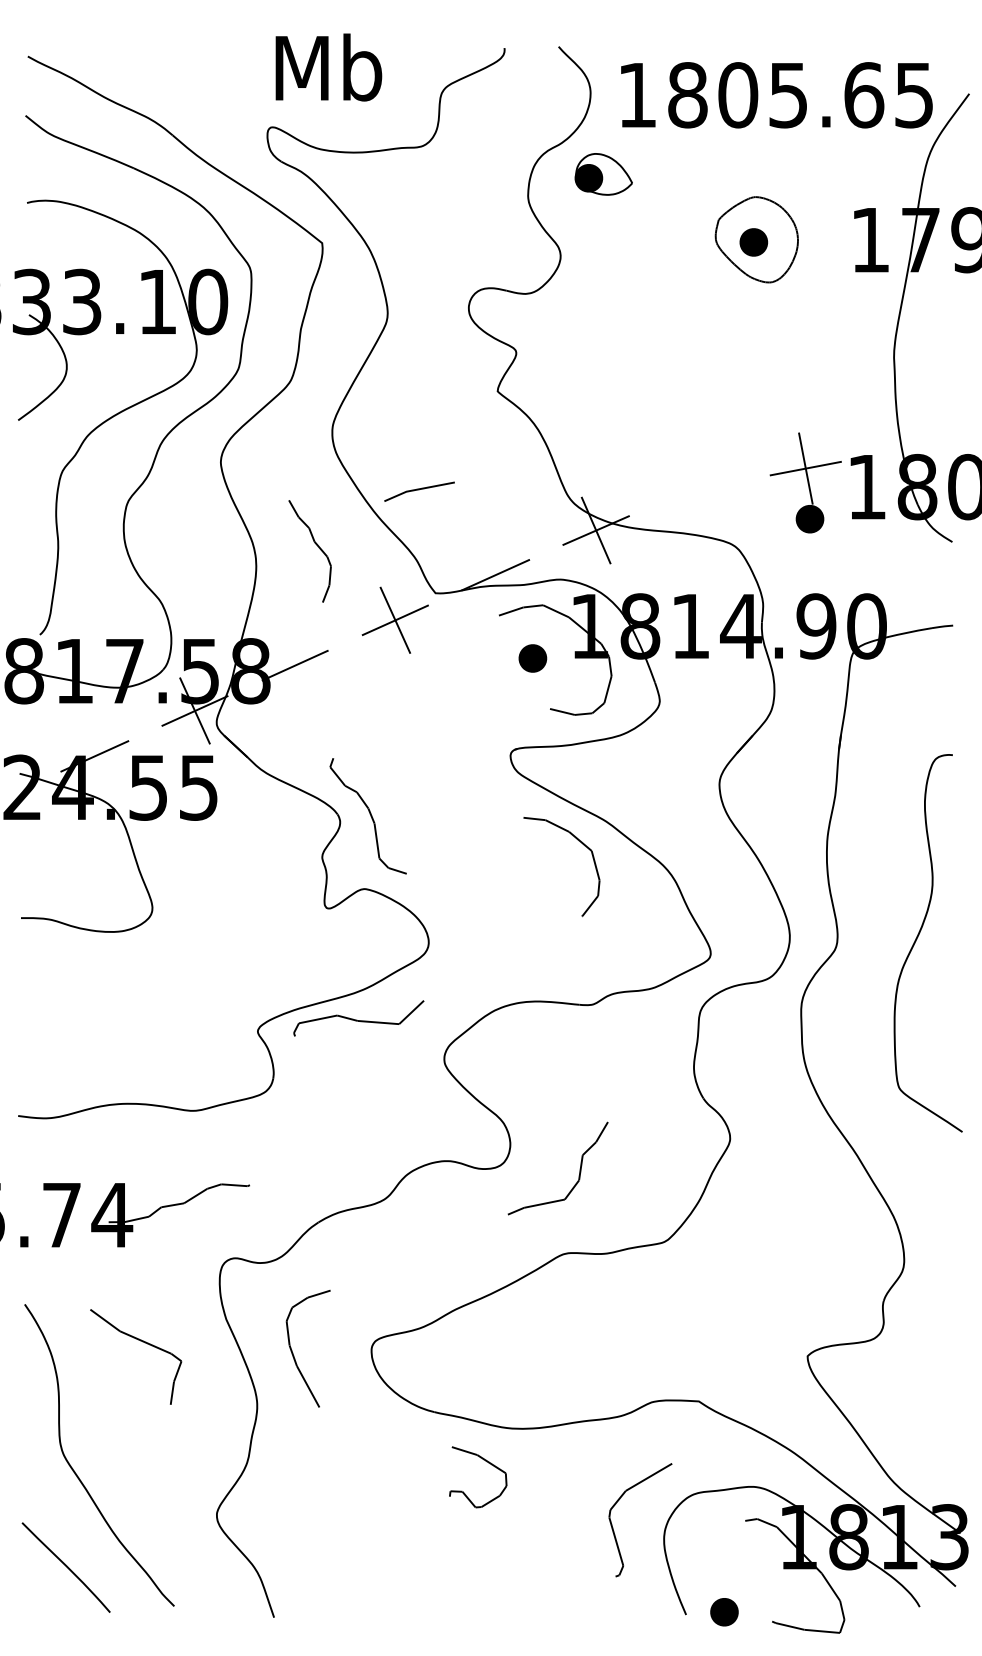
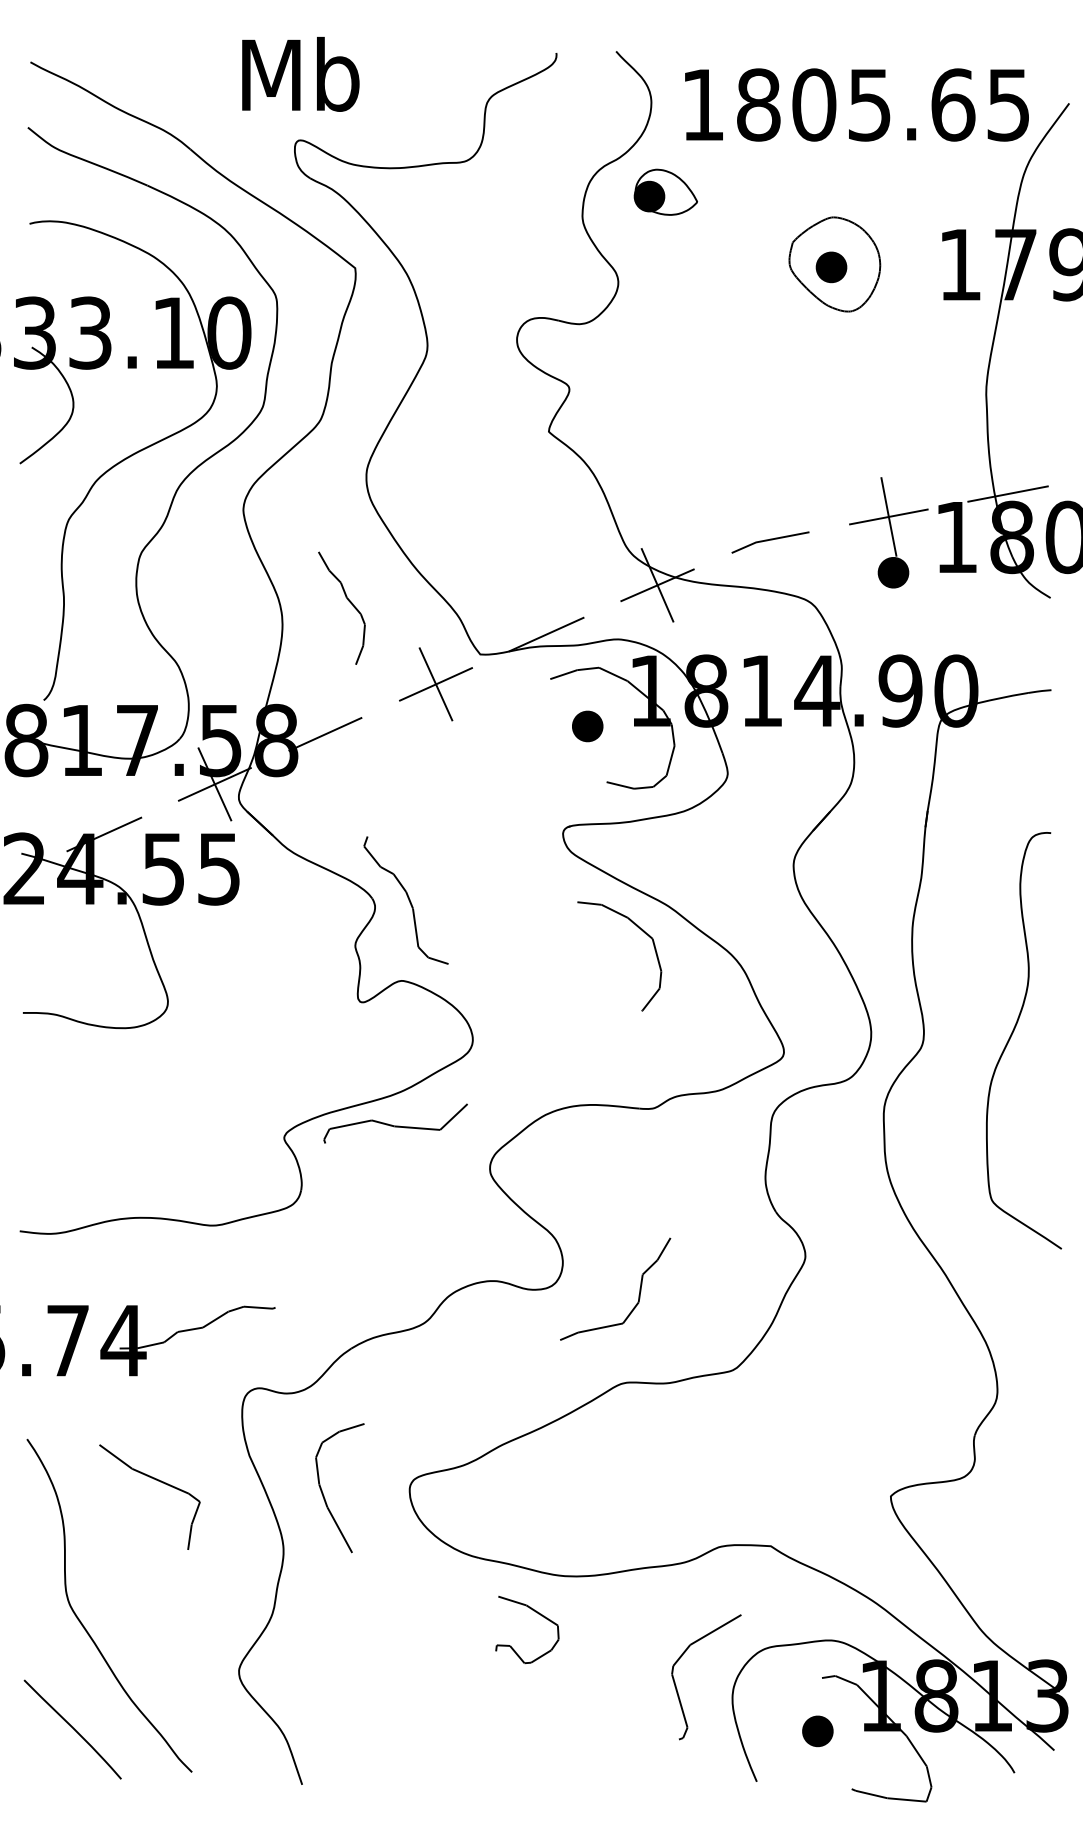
text: (328, 67) -> (300, 74), moved
line: (913, 447) -> (1007, 493), added
line: (419, 490) -> (770, 541), moved
part: (724, 1612) -> (817, 1731), moved

